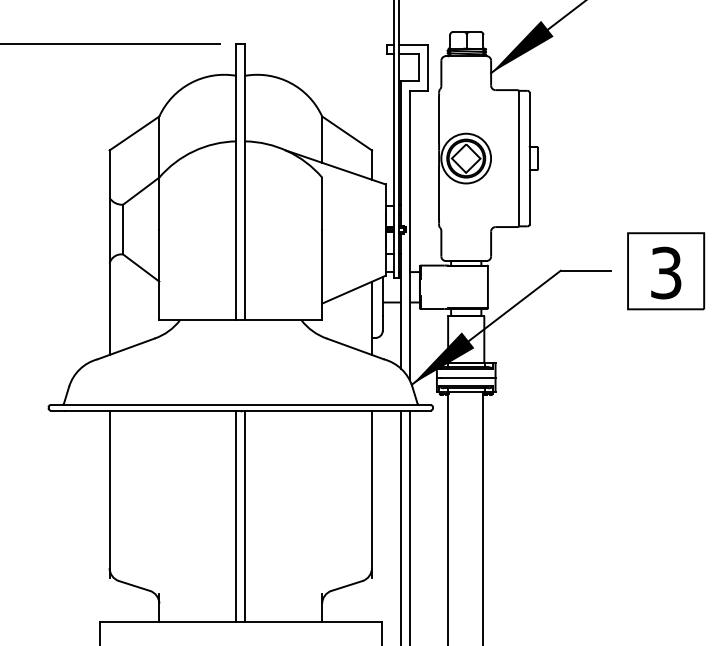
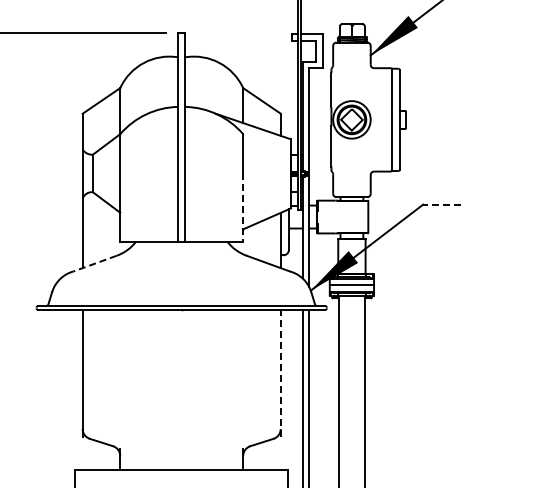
line: (586, 270) -> (442, 204), solid -> dashed
part: (665, 270) -> (502, 204), removed
line: (322, 275) -> (243, 208), solid -> dashed
line: (126, 348) -> (95, 263), solid -> dashed
line: (371, 493) -> (280, 372), solid -> dashed
line: (236, 515) -> (178, 389), removed
line: (245, 515) -> (185, 389), removed

